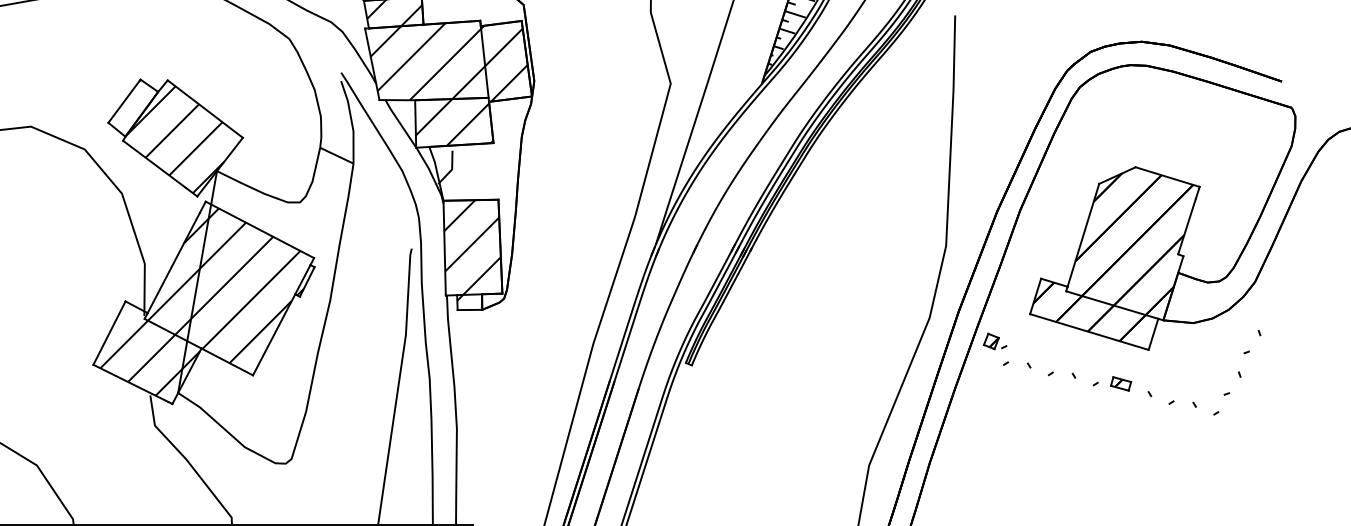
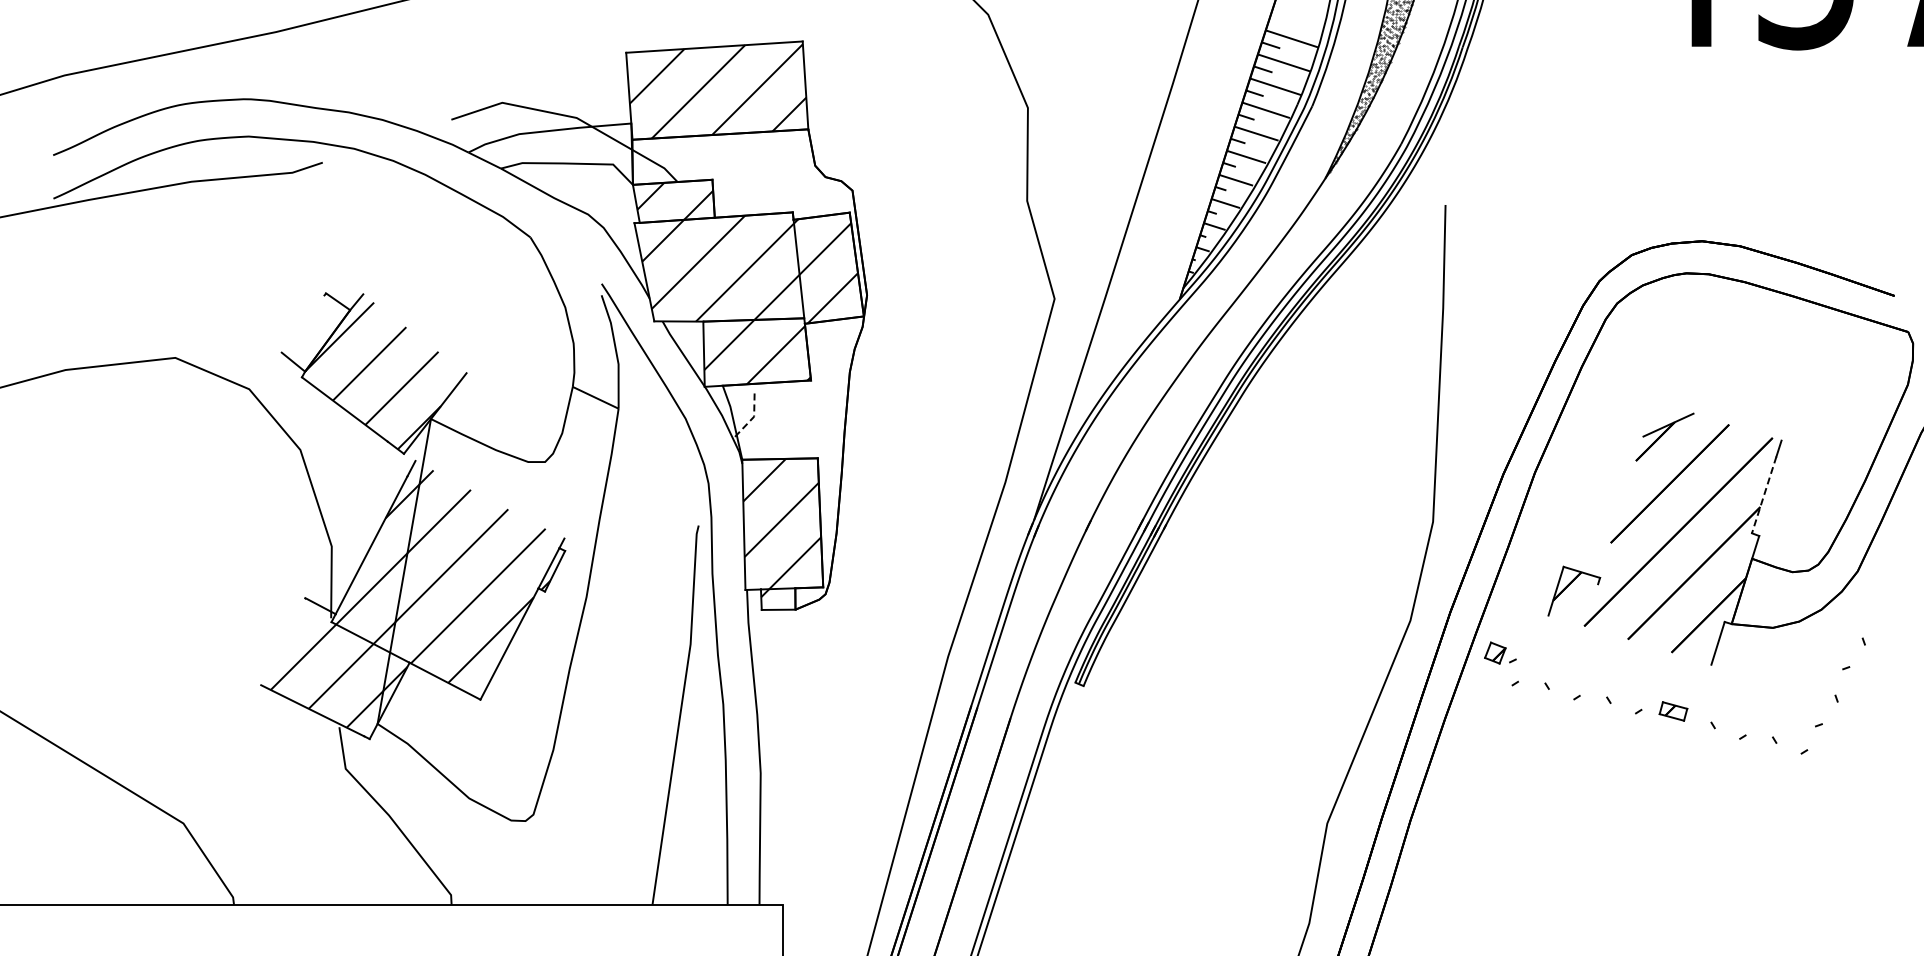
line: (124, 100) -> (303, 322), removed
line: (205, 108) -> (414, 333), removed
line: (452, 169) -> (754, 416), solid -> dashed
line: (1167, 176) -> (1737, 426), removed
line: (1187, 226) -> (1764, 495), solid -> dashed
line: (259, 229) -> (489, 499), removed
line: (1083, 234) -> (1621, 506), removed
line: (1112, 304) -> (1661, 602), removed
line: (1089, 331) -> (1629, 639), removed
line: (109, 333) -> (283, 641), removed

